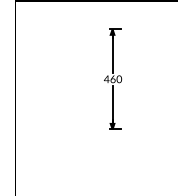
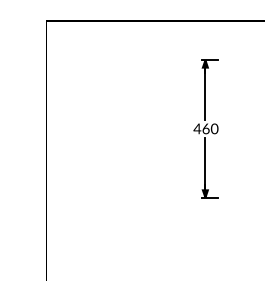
part: (112, 79) -> (205, 128), moved

